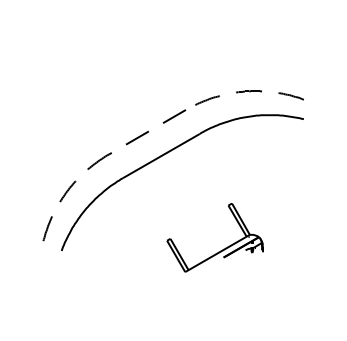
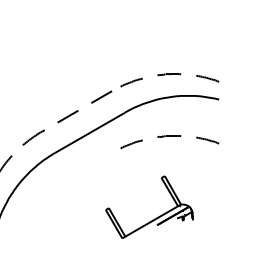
curve: (249, 160) -> (169, 137), added
part: (220, 250) -> (154, 218), moved

